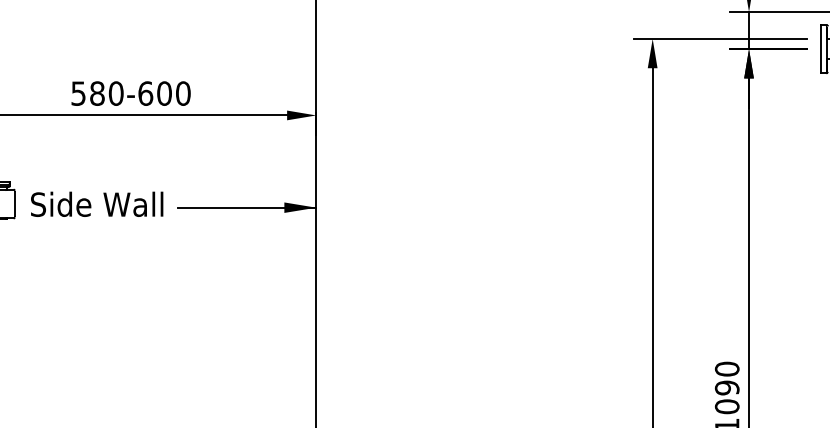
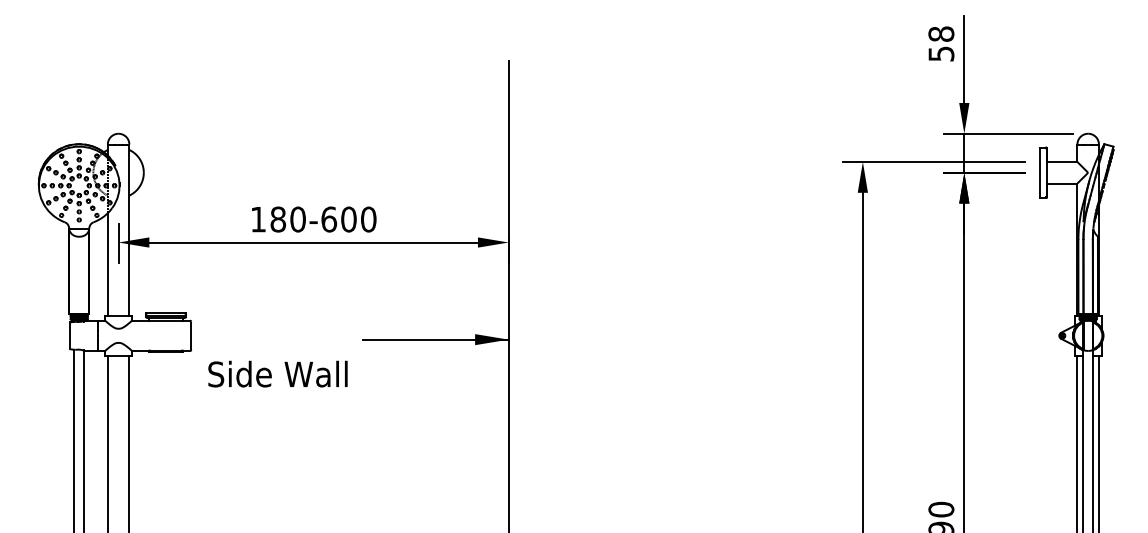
text: (78, 93) -> (258, 219), 580-600 -> 180-600
text: (96, 203) -> (277, 373), moved

